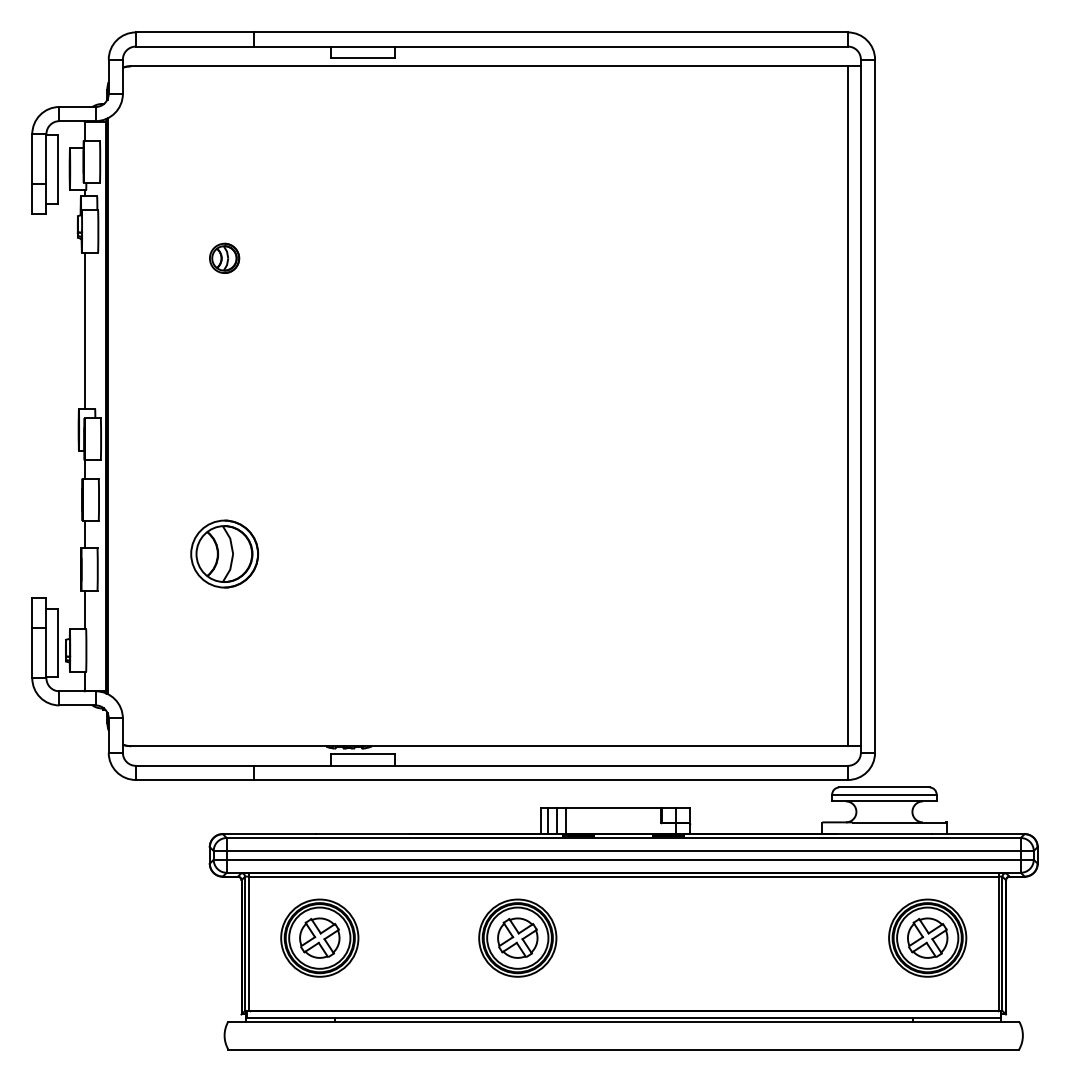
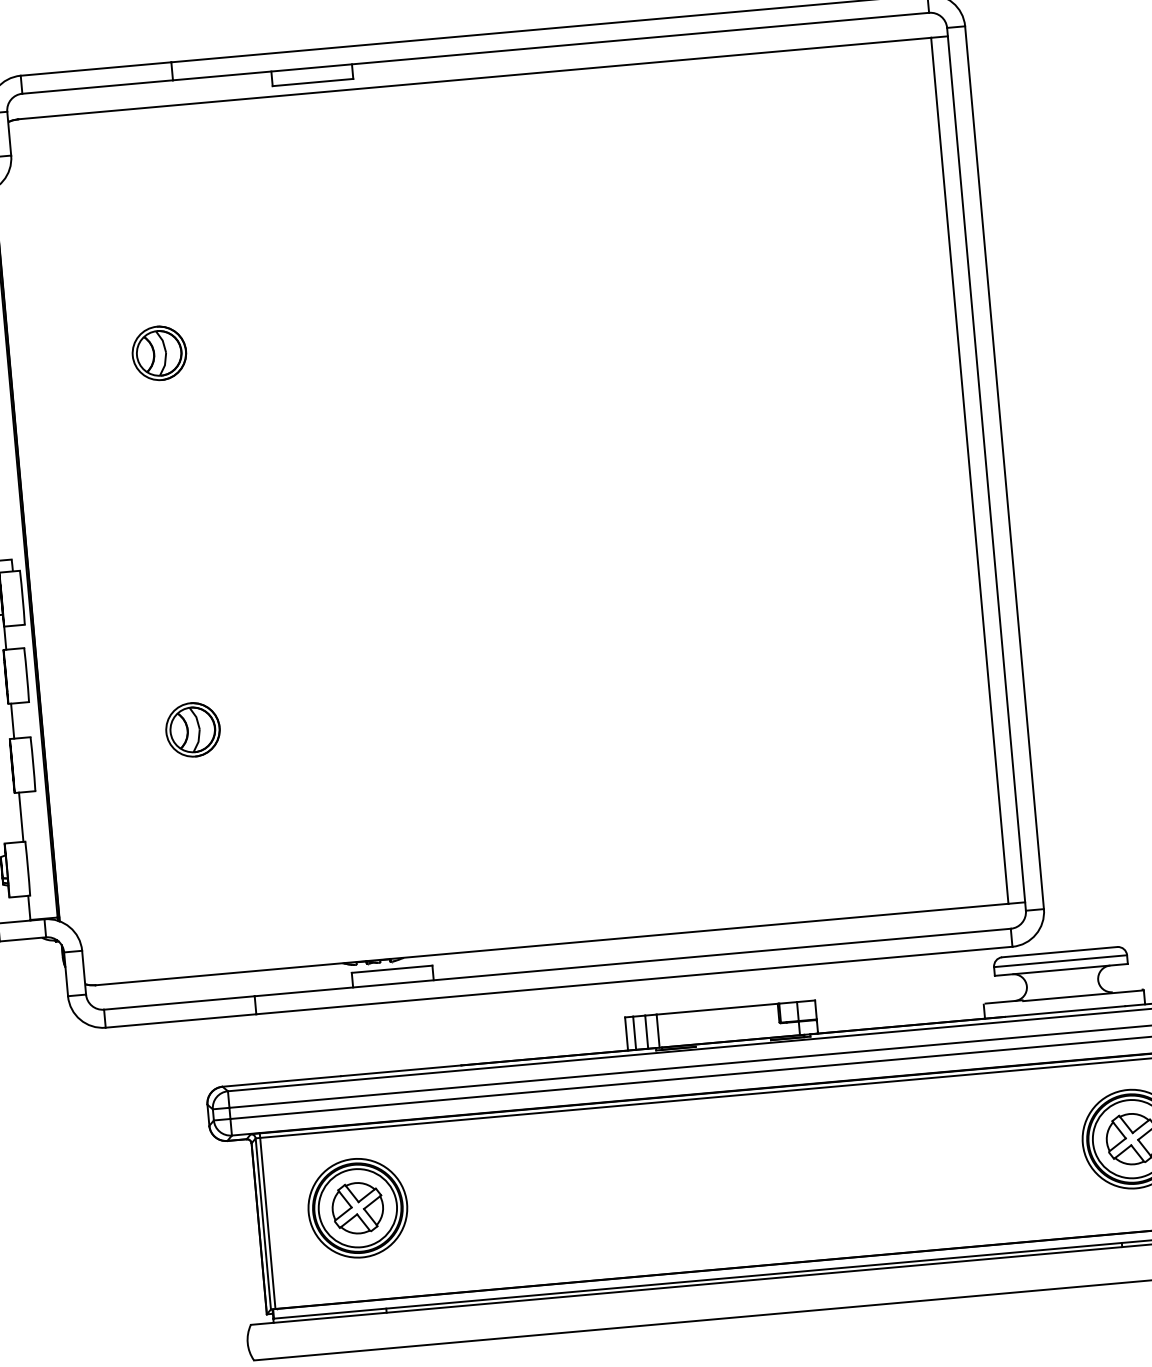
part: (224, 258) -> (159, 353), size x1.43
part: (224, 553) -> (192, 729), size x0.62
part: (517, 937) -> (609, 1184), removed

